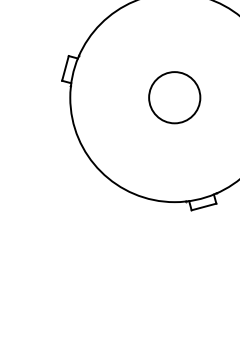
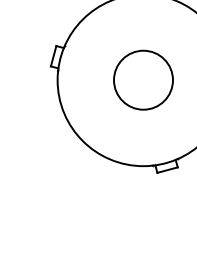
circle: (174, 97) -> (143, 80), size x1.4

